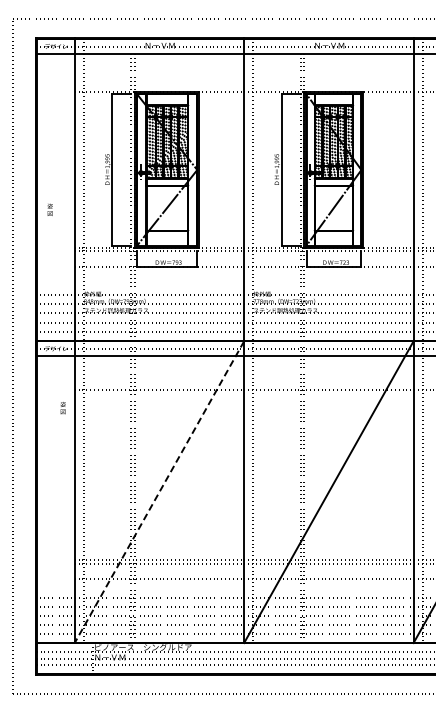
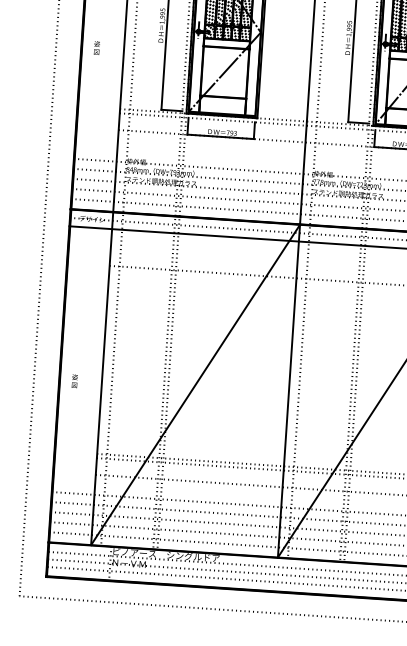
text: (49, 209) -> (96, 47), moved
text: (62, 408) -> (74, 381), moved
line: (159, 492) -> (195, 385), dashed -> solid

